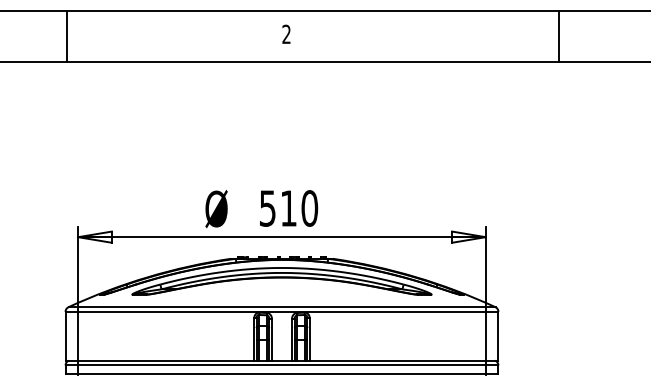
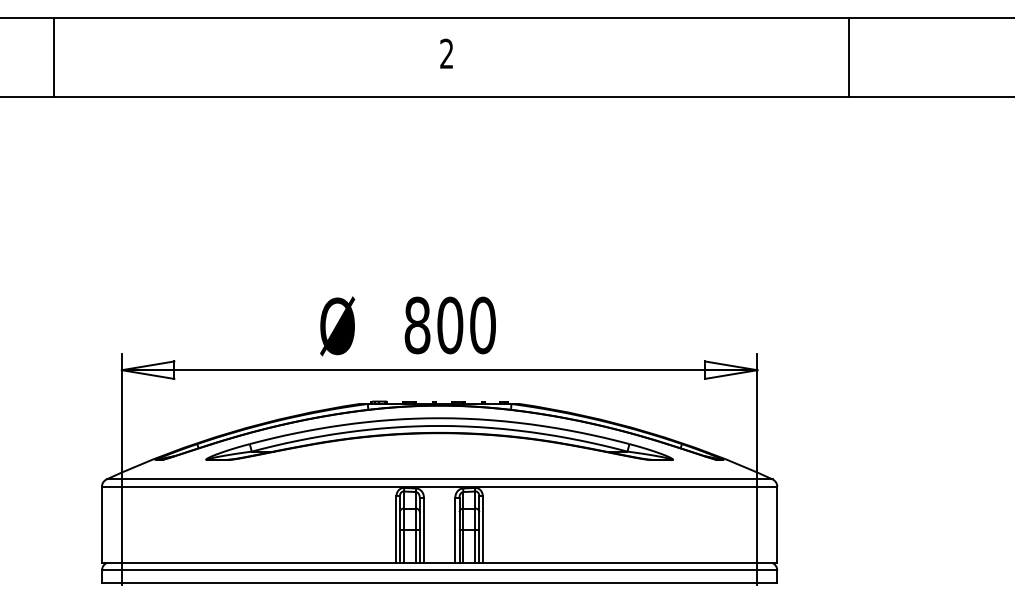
line: (66, 36) -> (53, 57), moved
line: (559, 36) -> (849, 57), moved
text: (278, 208) -> (434, 325), 510 -> 800

